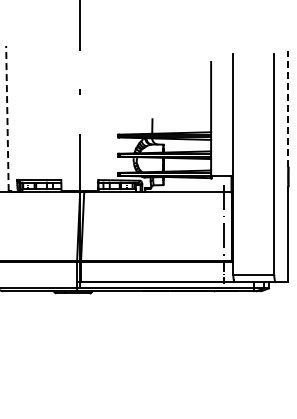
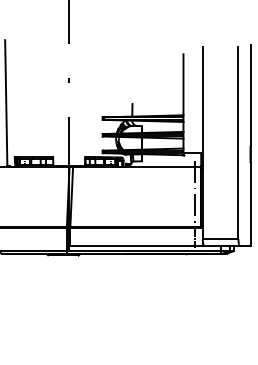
line: (288, 109) -> (250, 95), dashed -> solid
line: (7, 118) -> (6, 103), dashed -> solid

